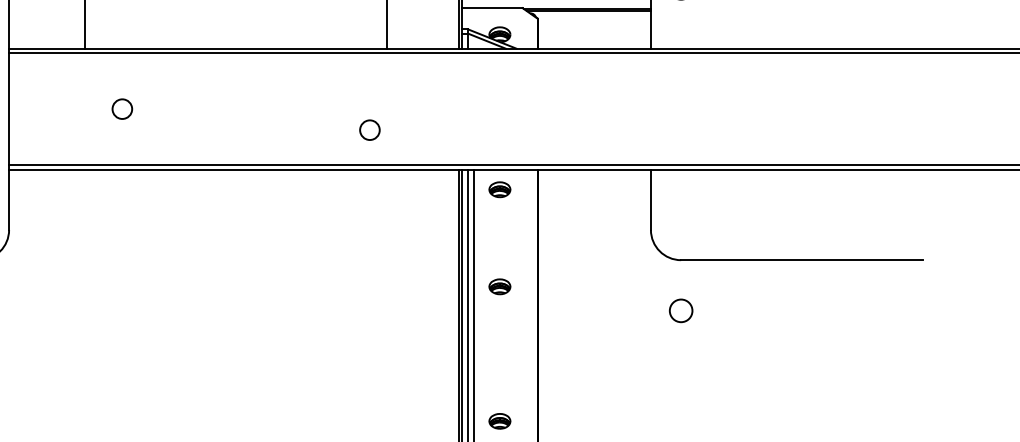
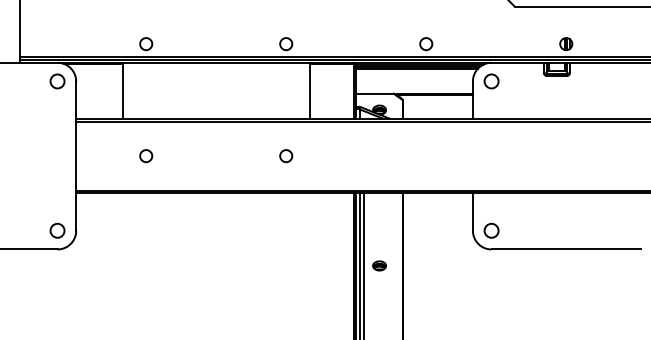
circle: (370, 130) -> (286, 156), moved
part: (499, 189) -> (379, 205), removed
circle: (680, 310) -> (491, 230), moved

